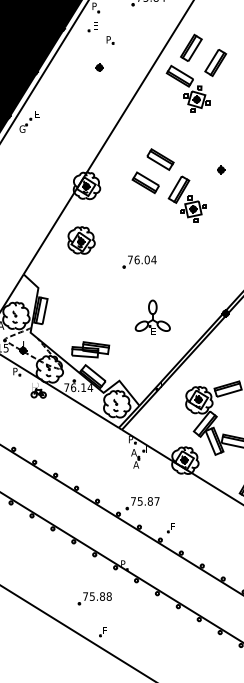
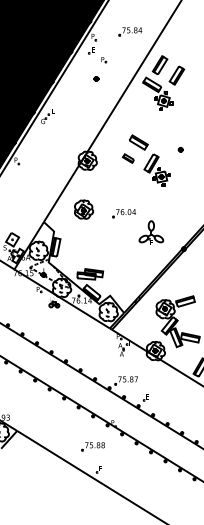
part: (145, 182) -> (128, 158), size x0.6
part: (82, 240) -> (84, 209), moved
part: (152, 316) -> (151, 232), moved

